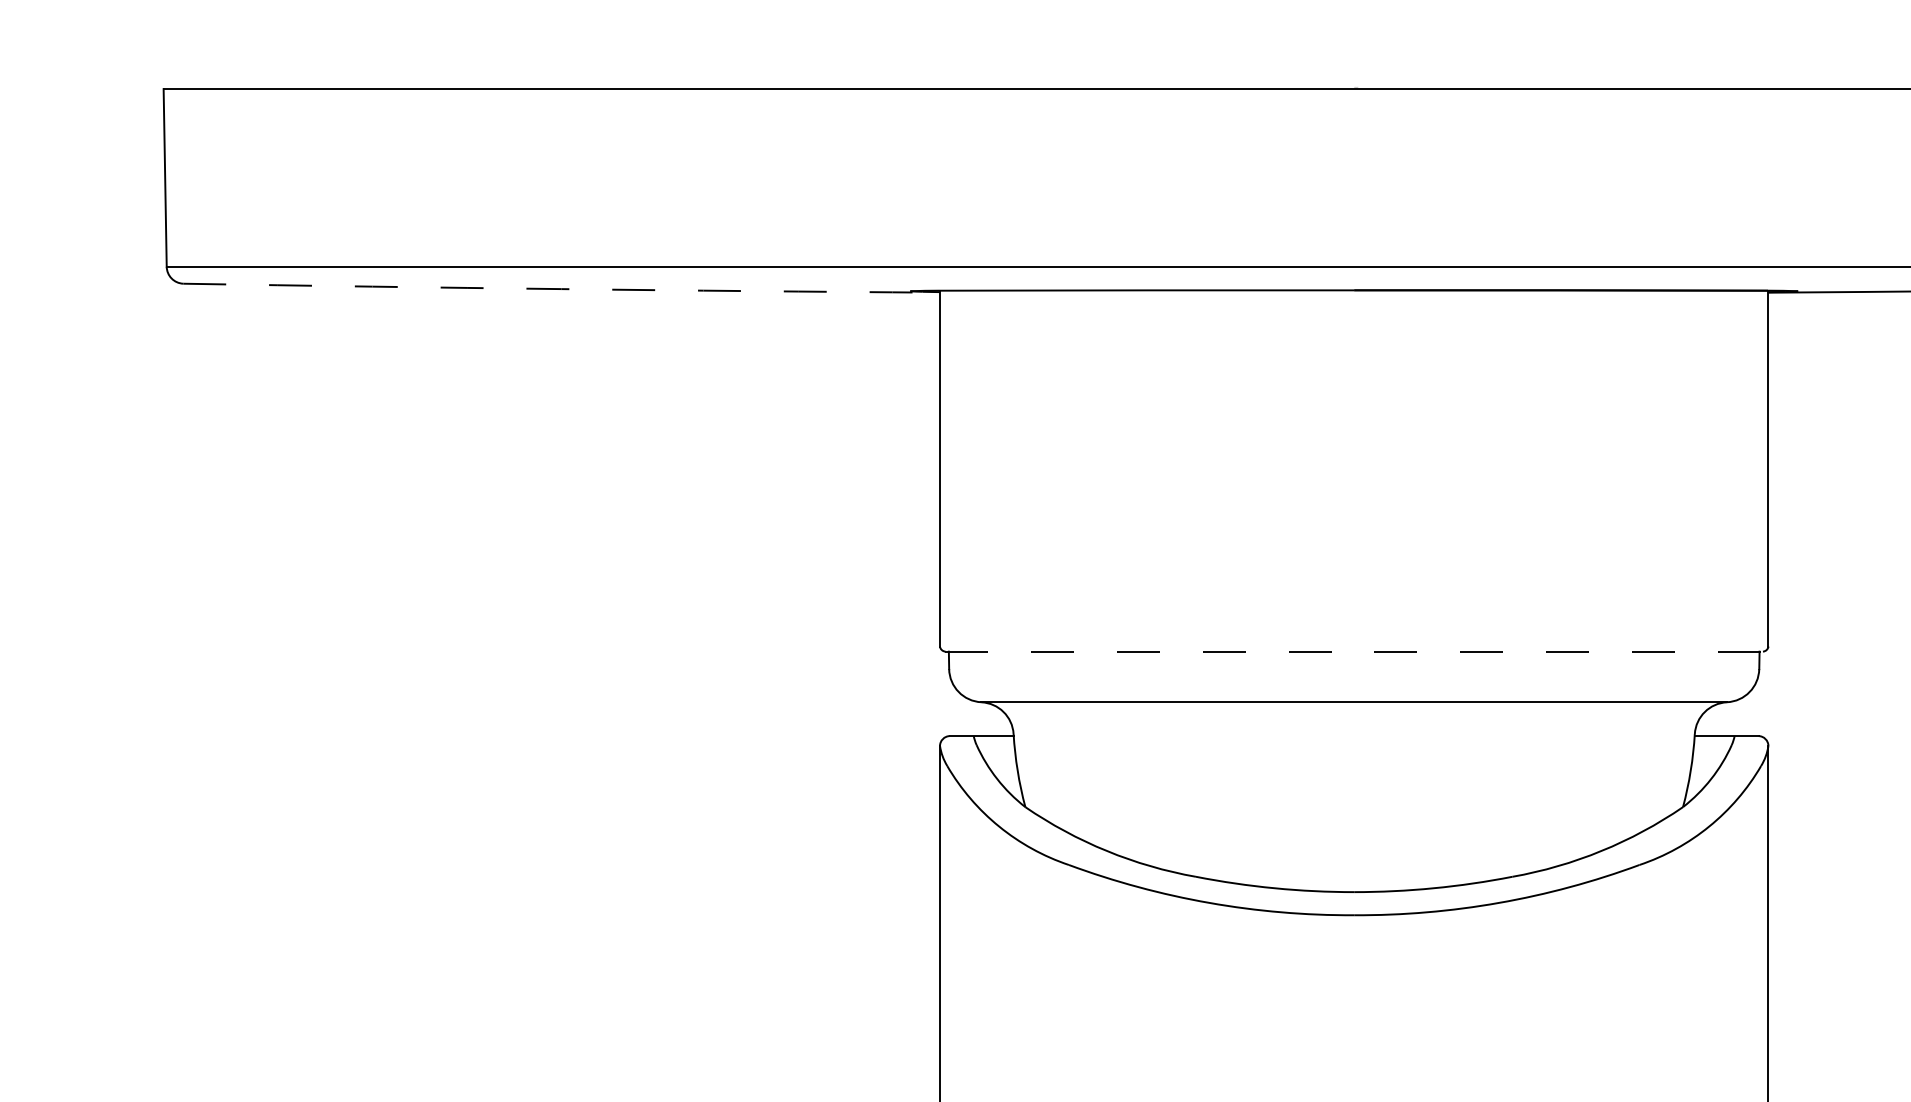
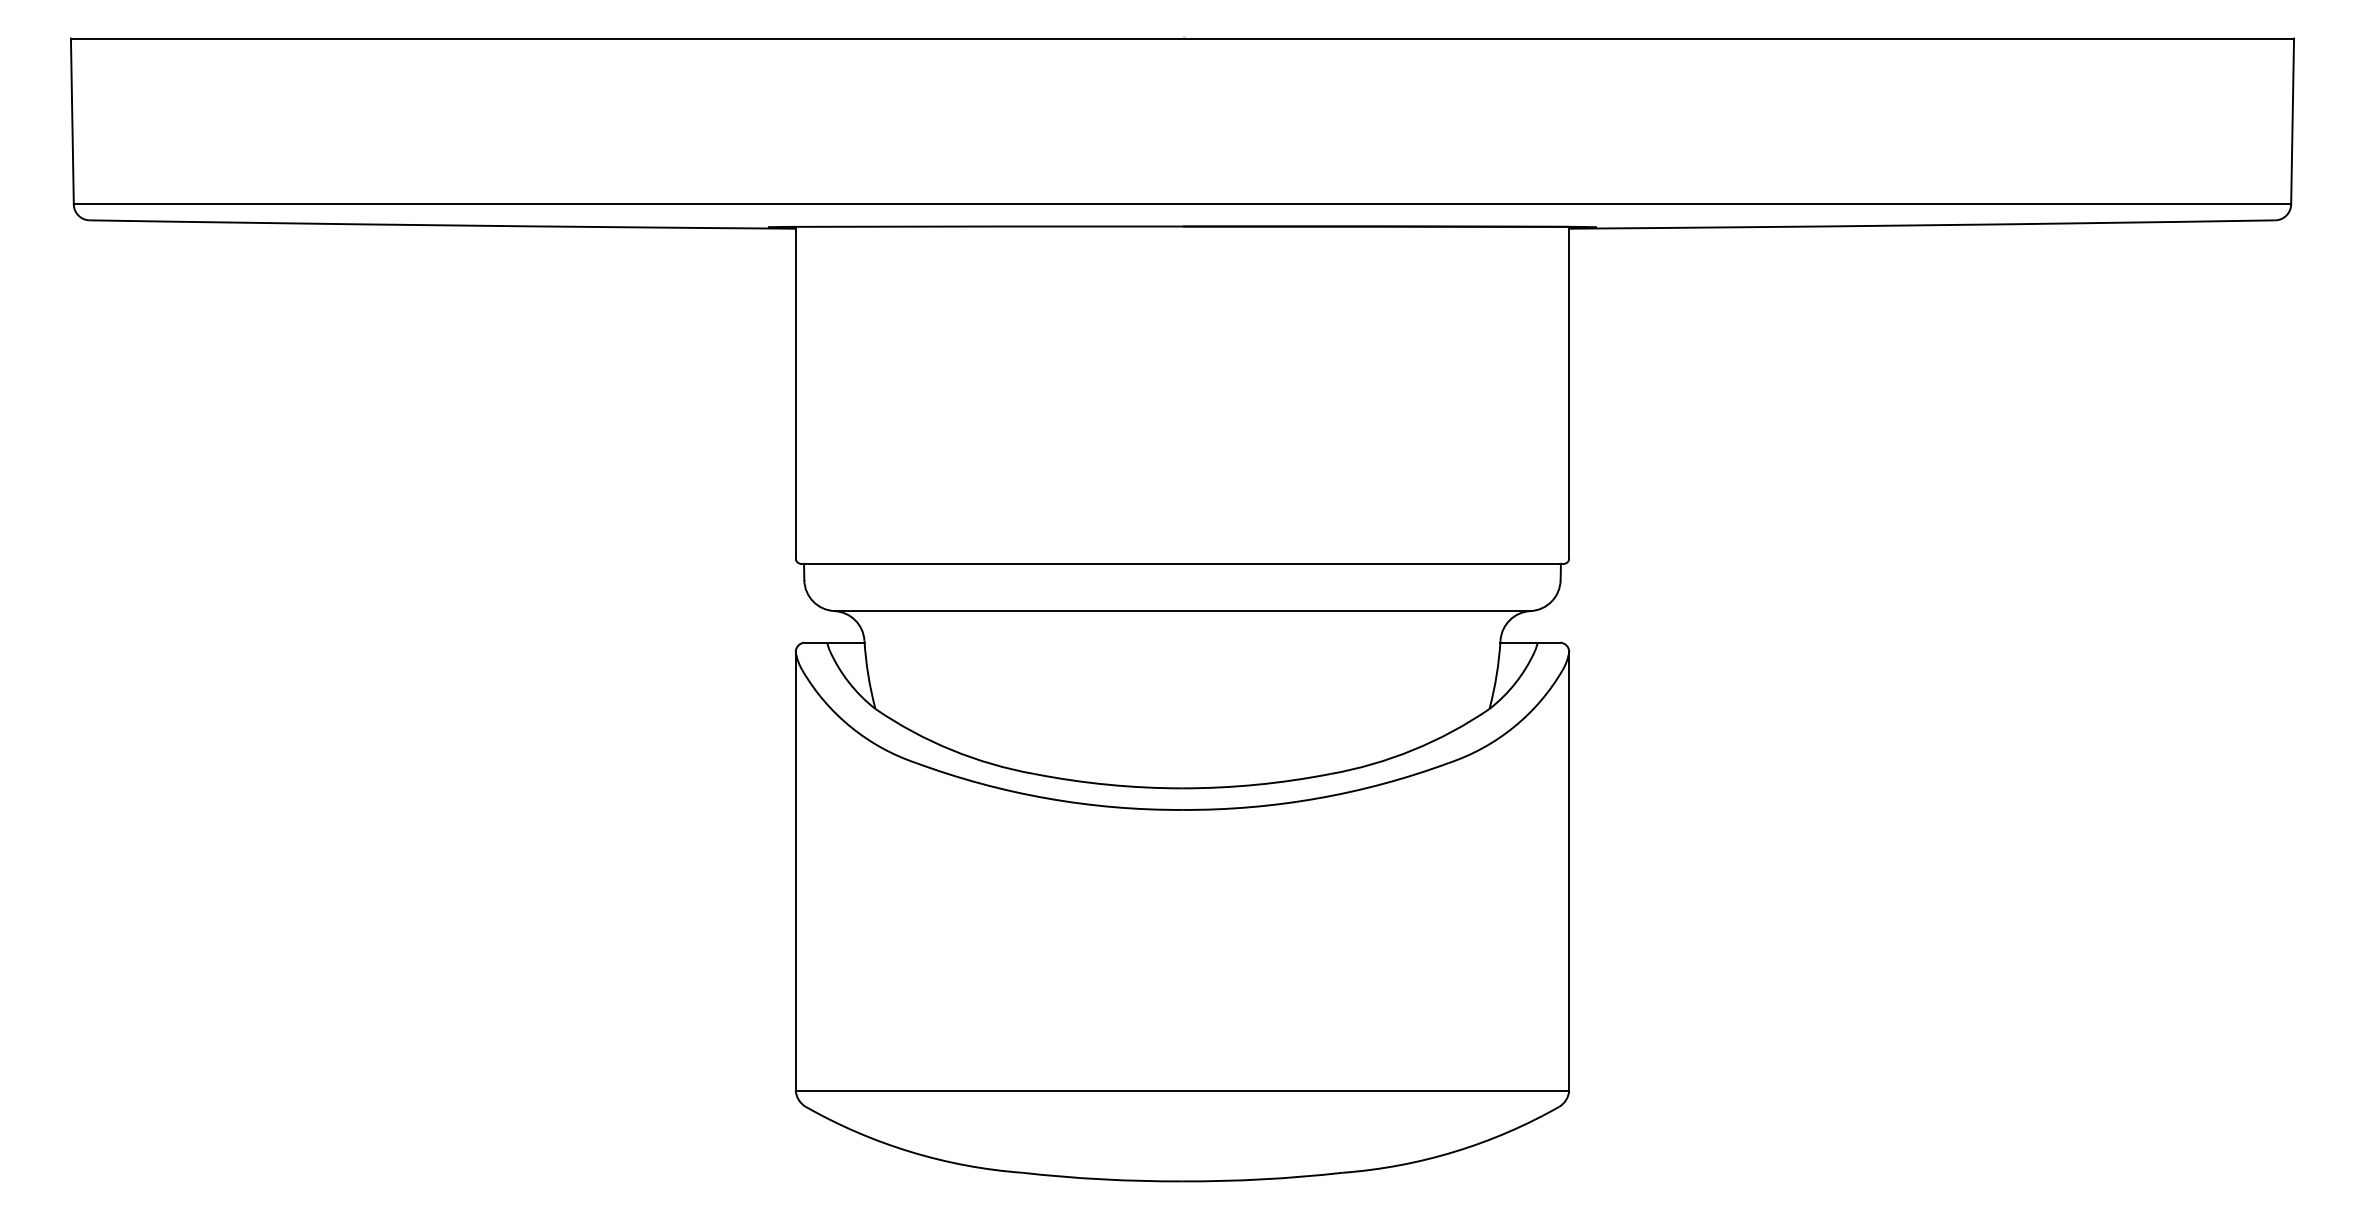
arc: (561, 289) -> (442, 225), dashed -> solid
line: (1354, 651) -> (1182, 563), dashed -> solid

